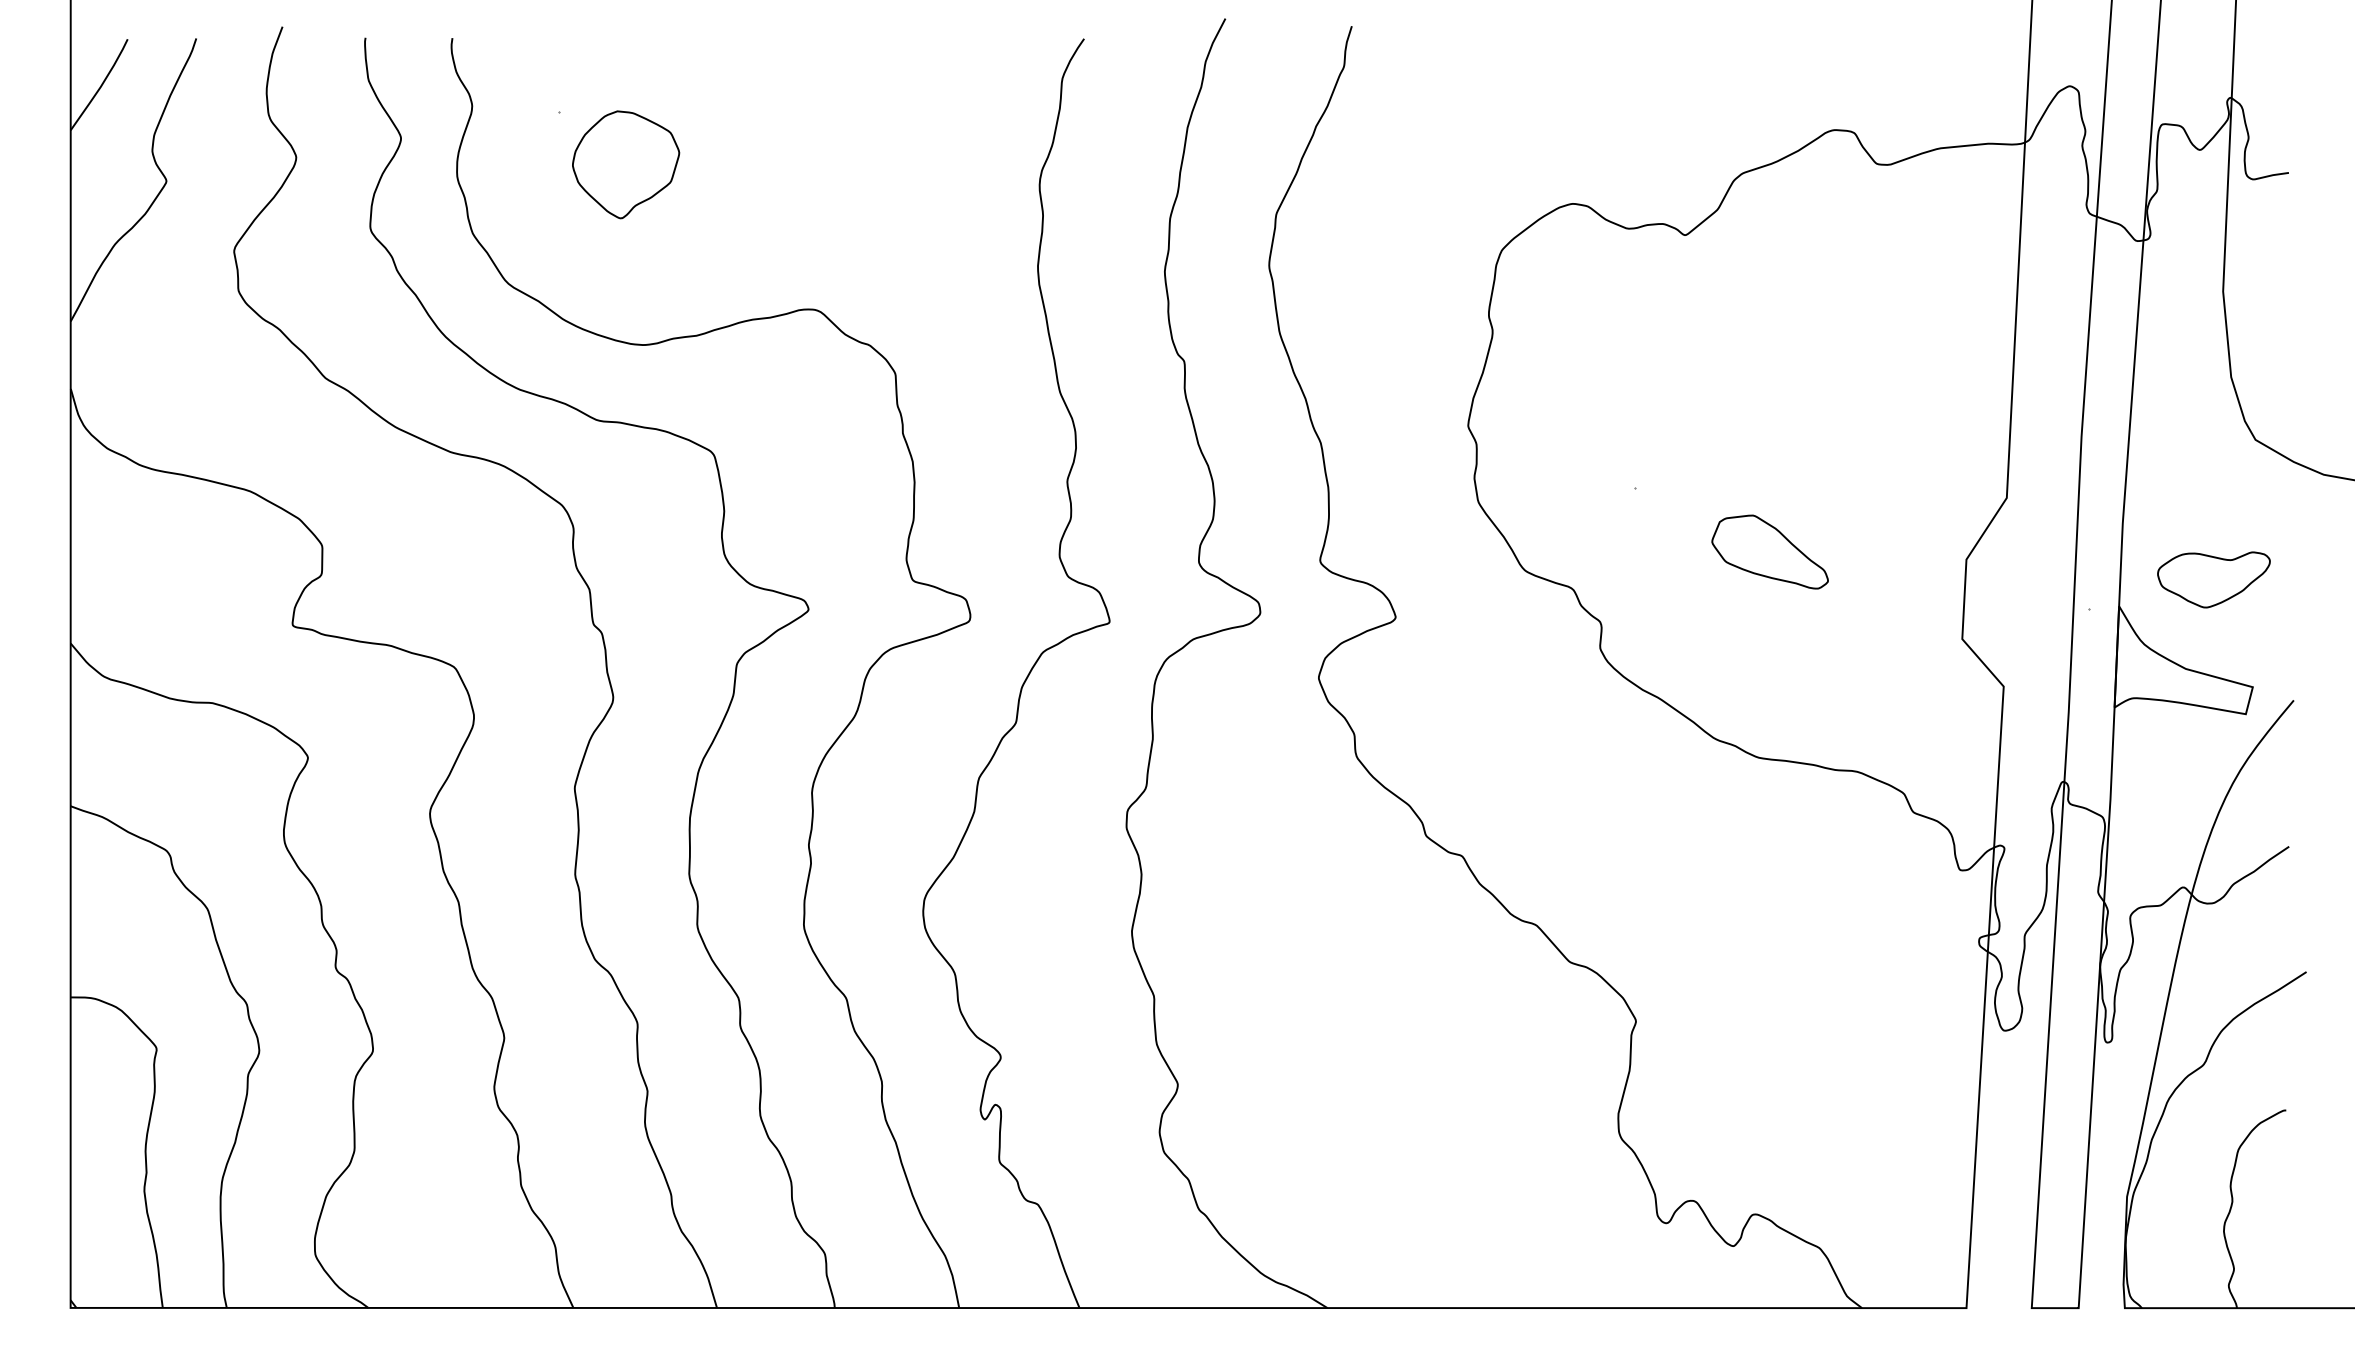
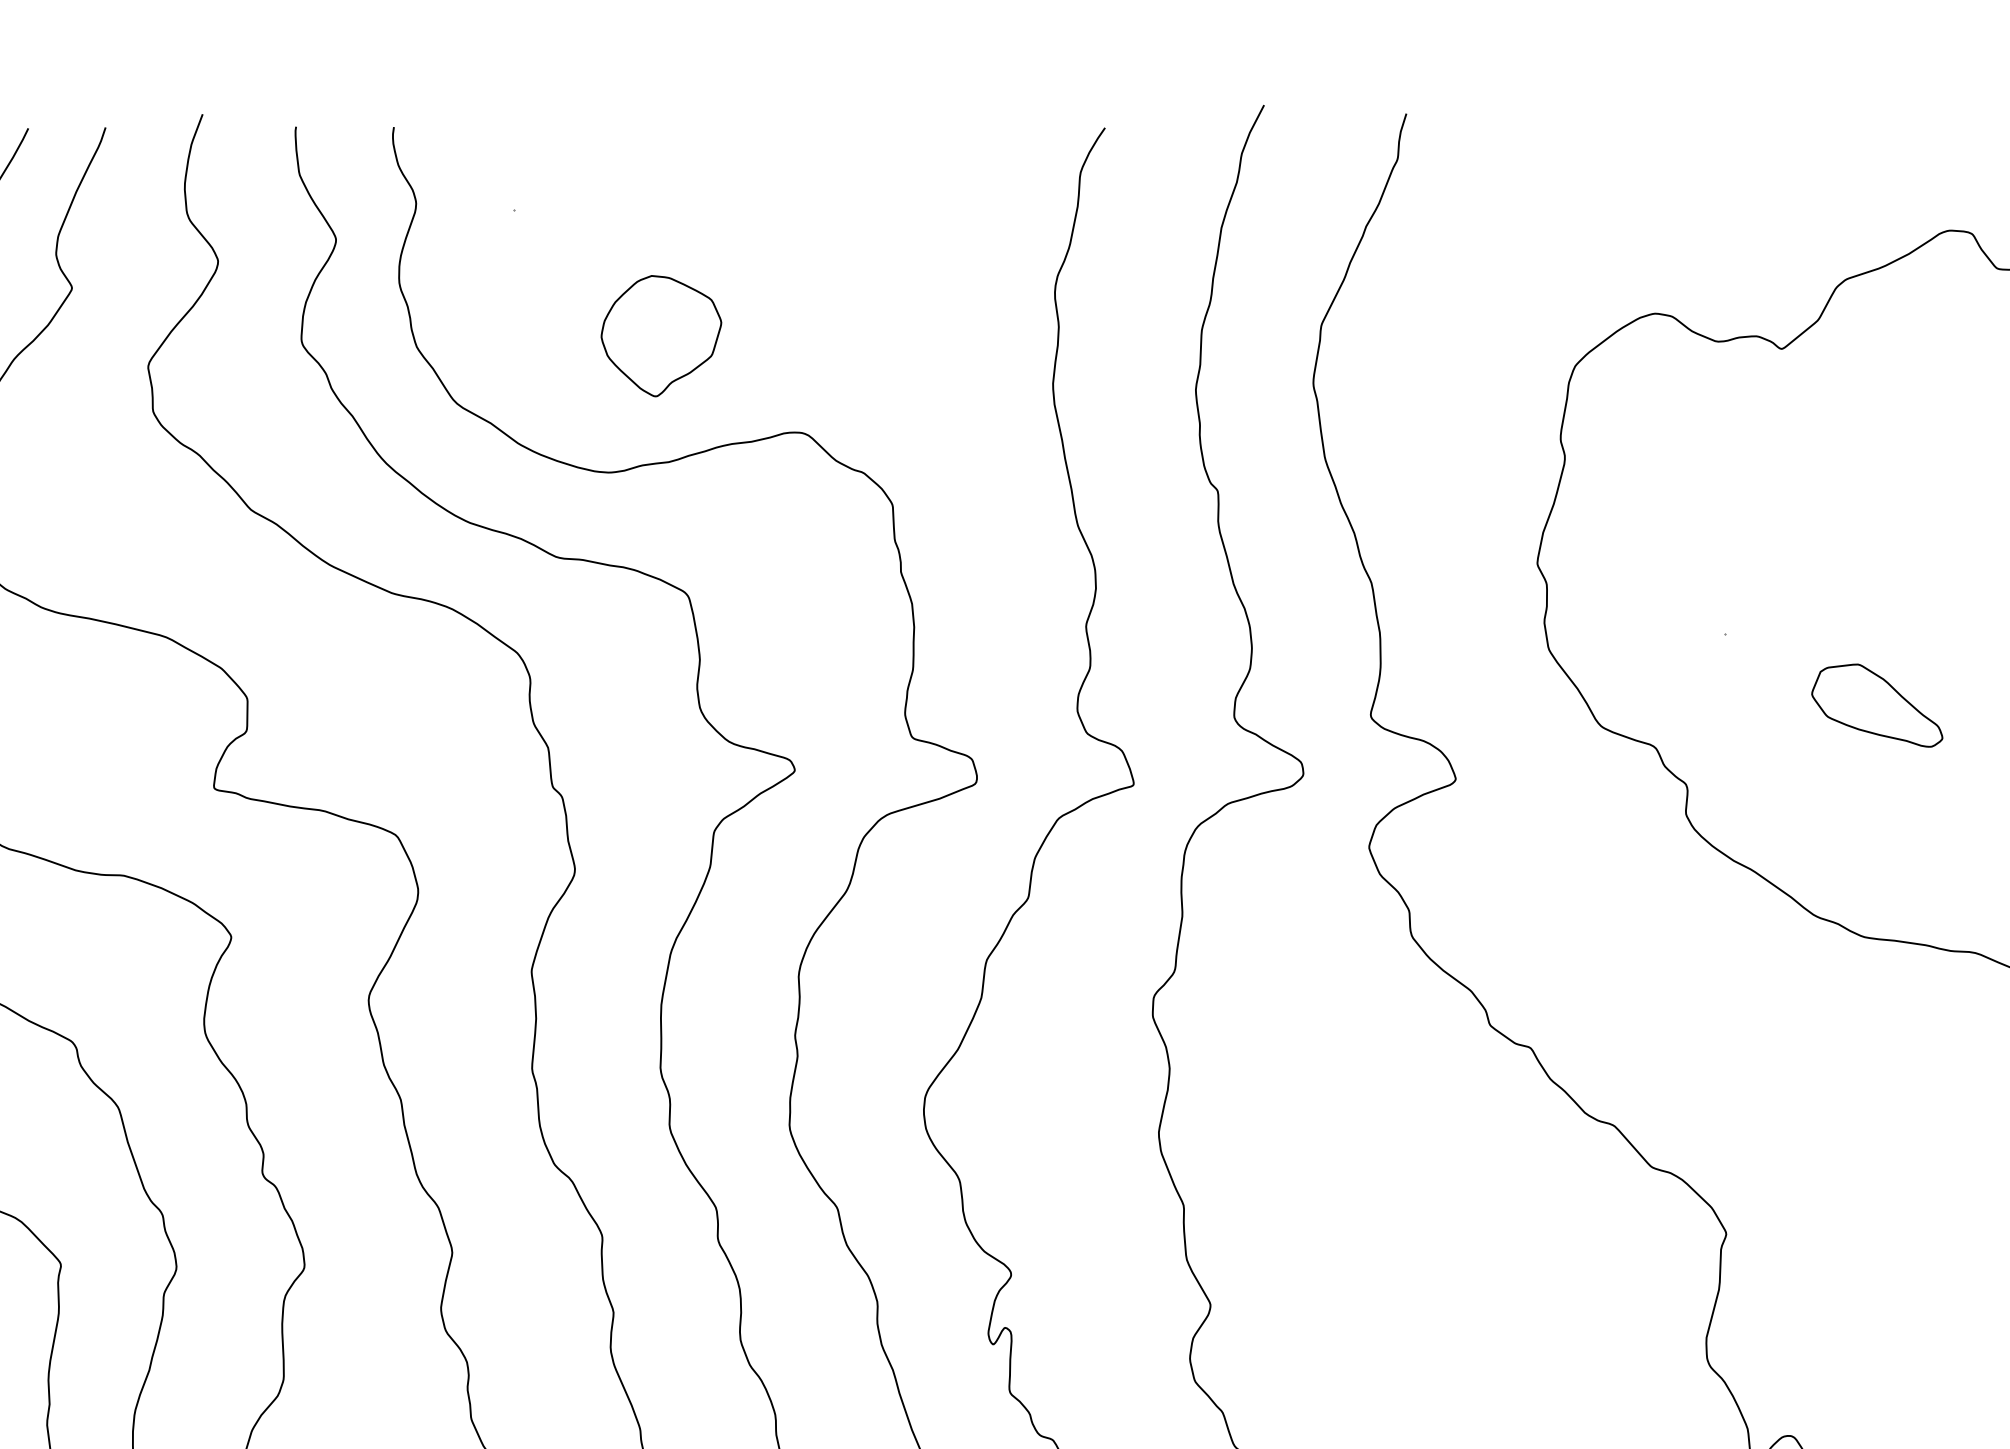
part: (626, 164) -> (661, 335), moved

